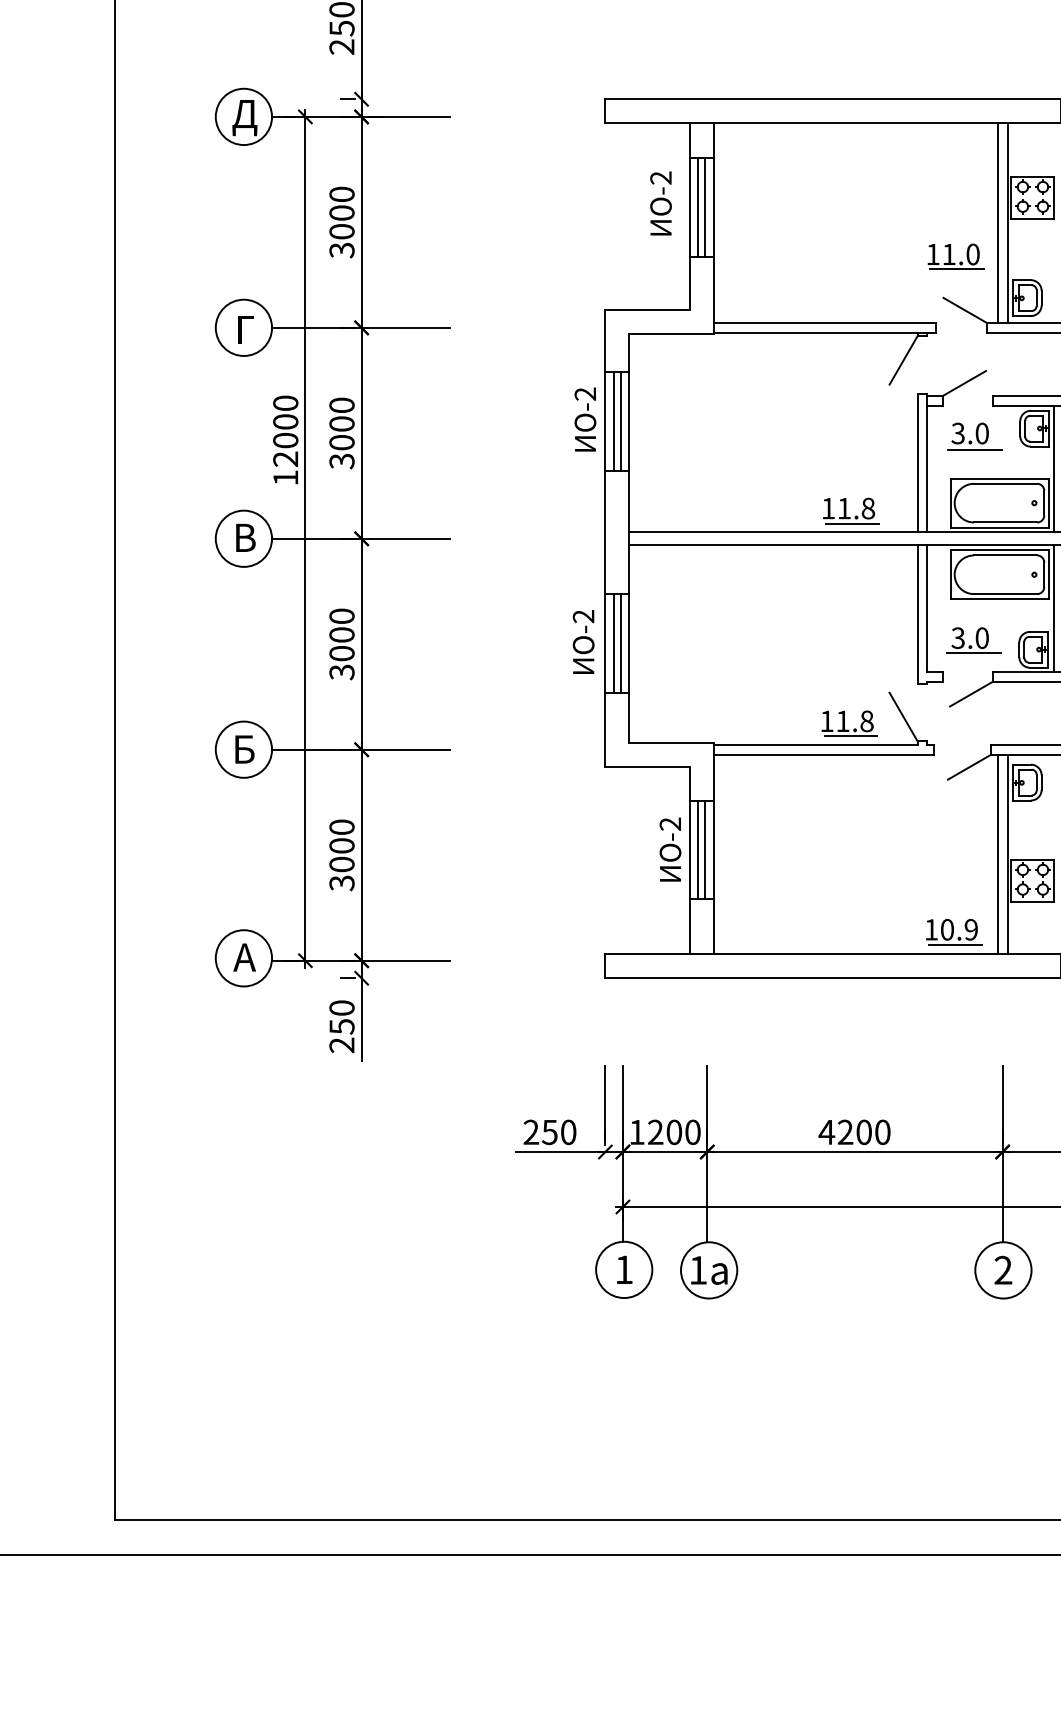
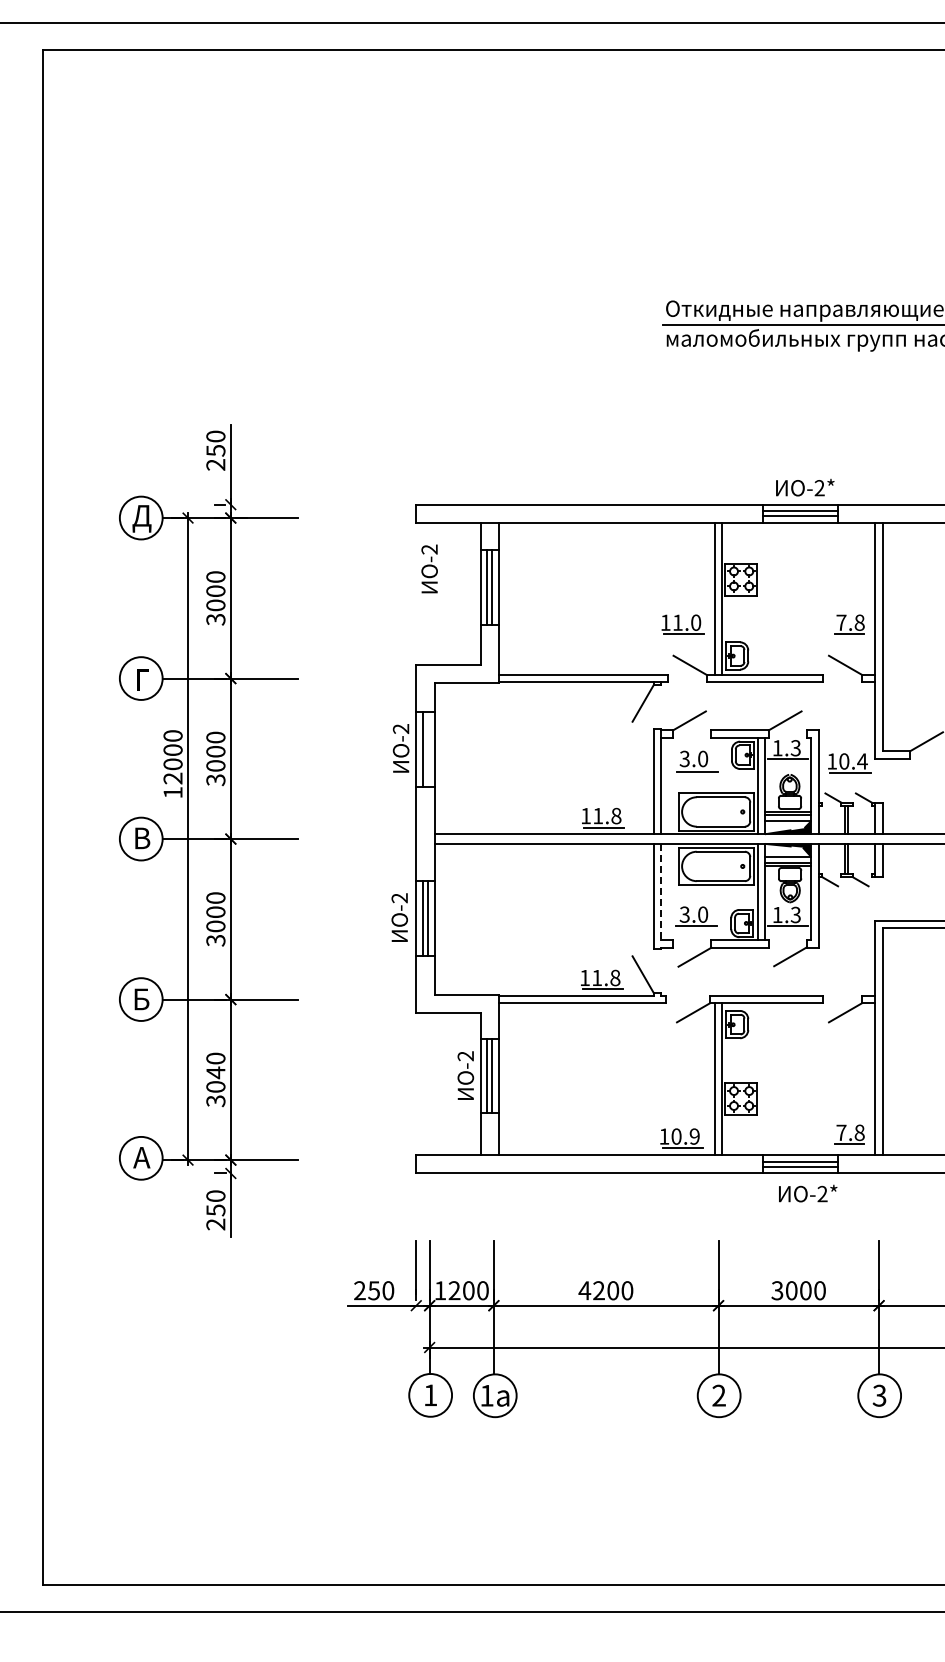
text: (660, 202) -> (429, 568), moved
line: (620, 421) -> (427, 749), removed
line: (927, 608) -> (661, 892), solid -> dashed
text: (341, 845) -> (215, 1072), 3000 -> 3040

